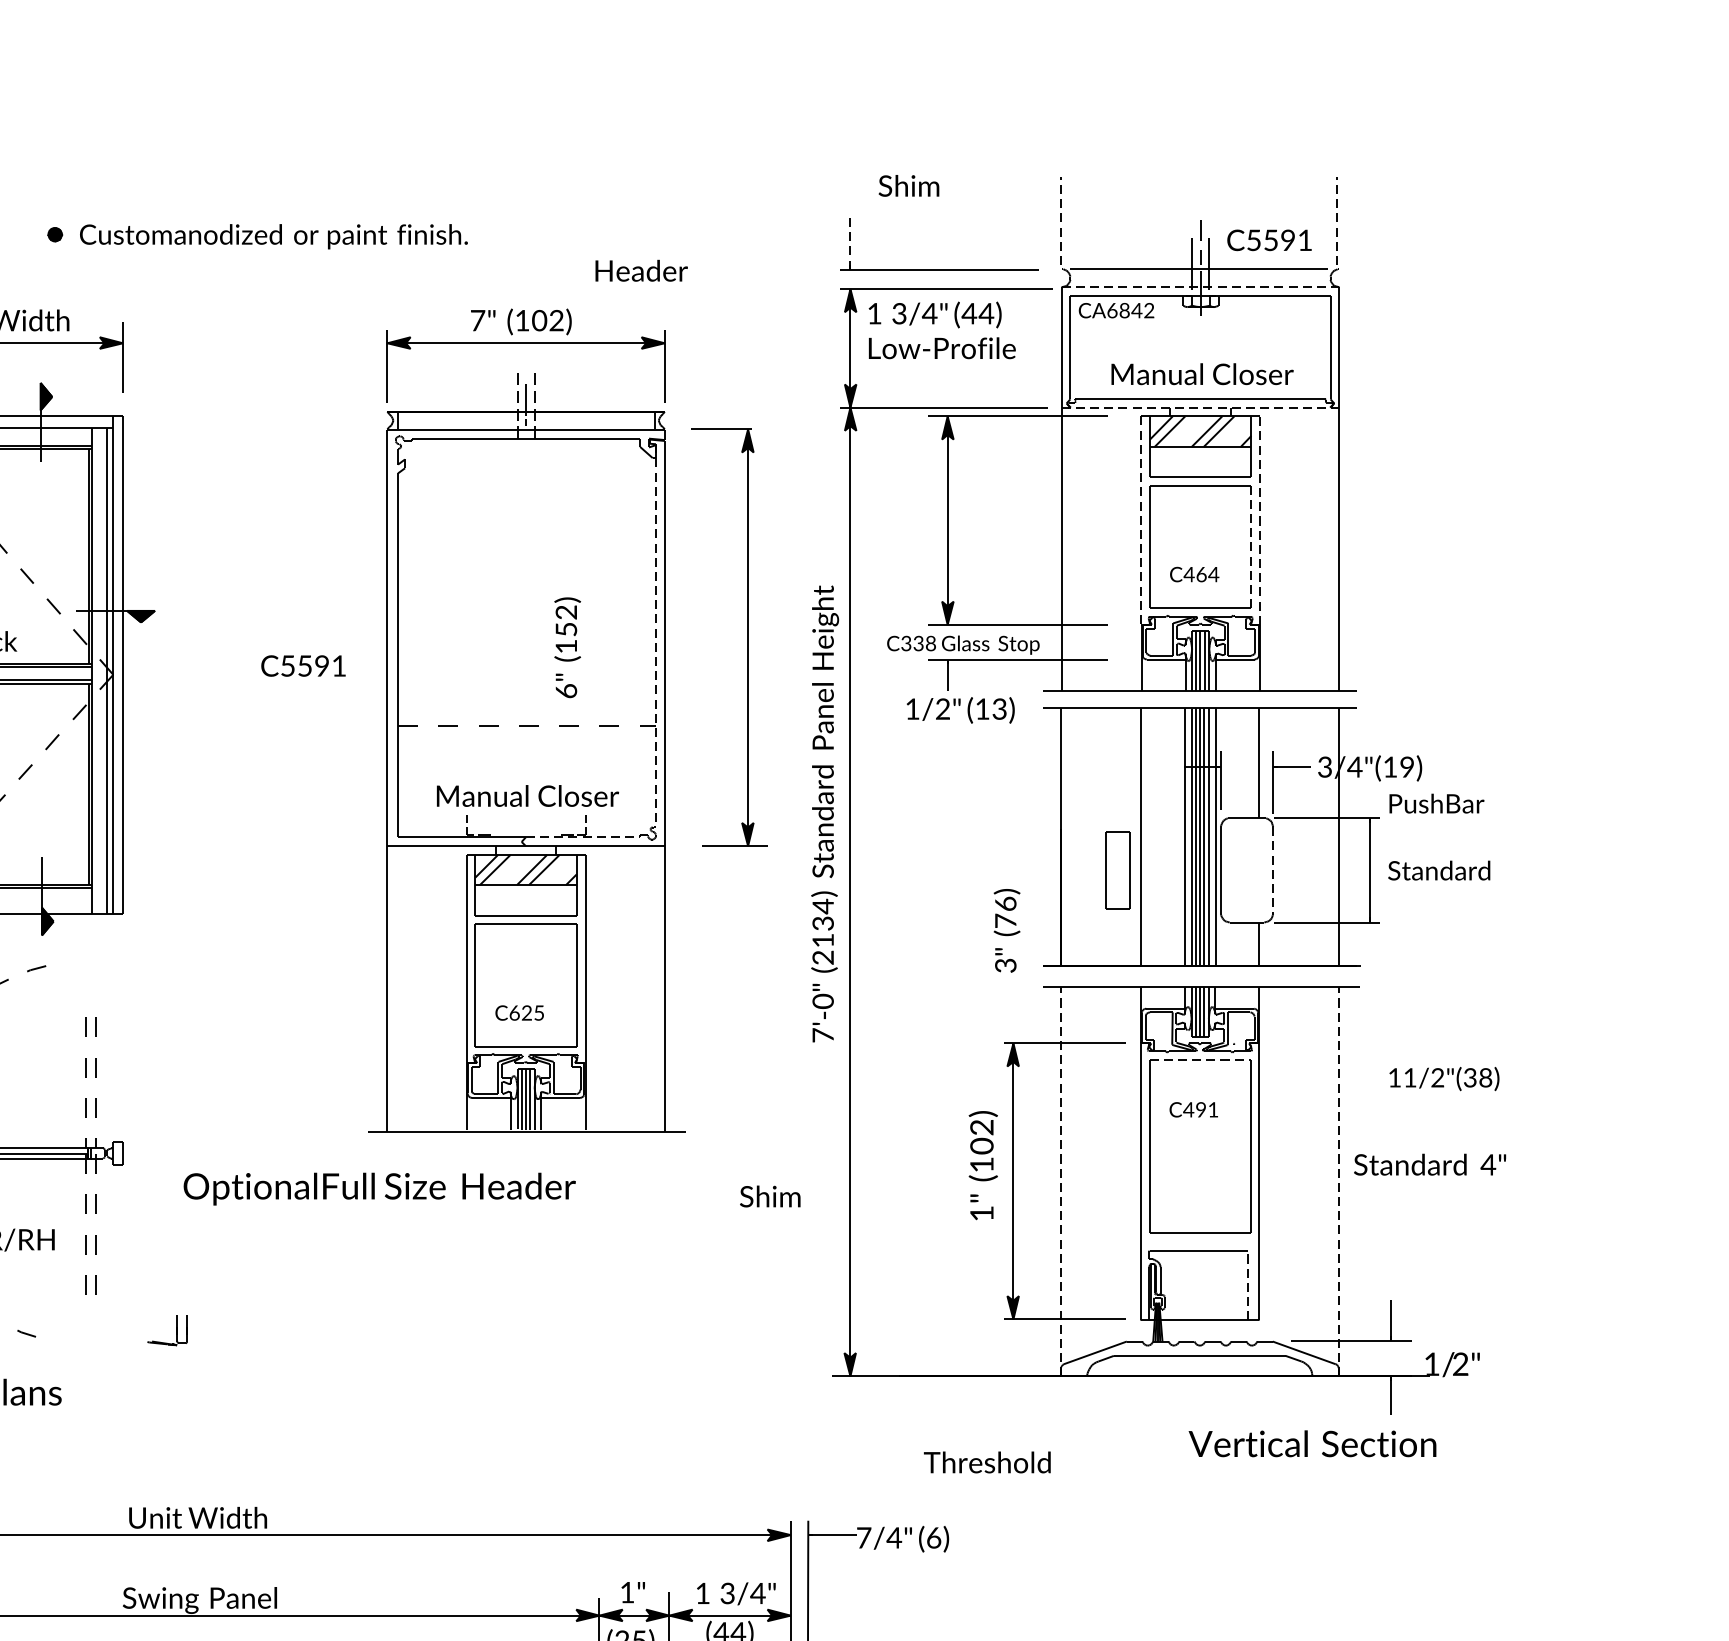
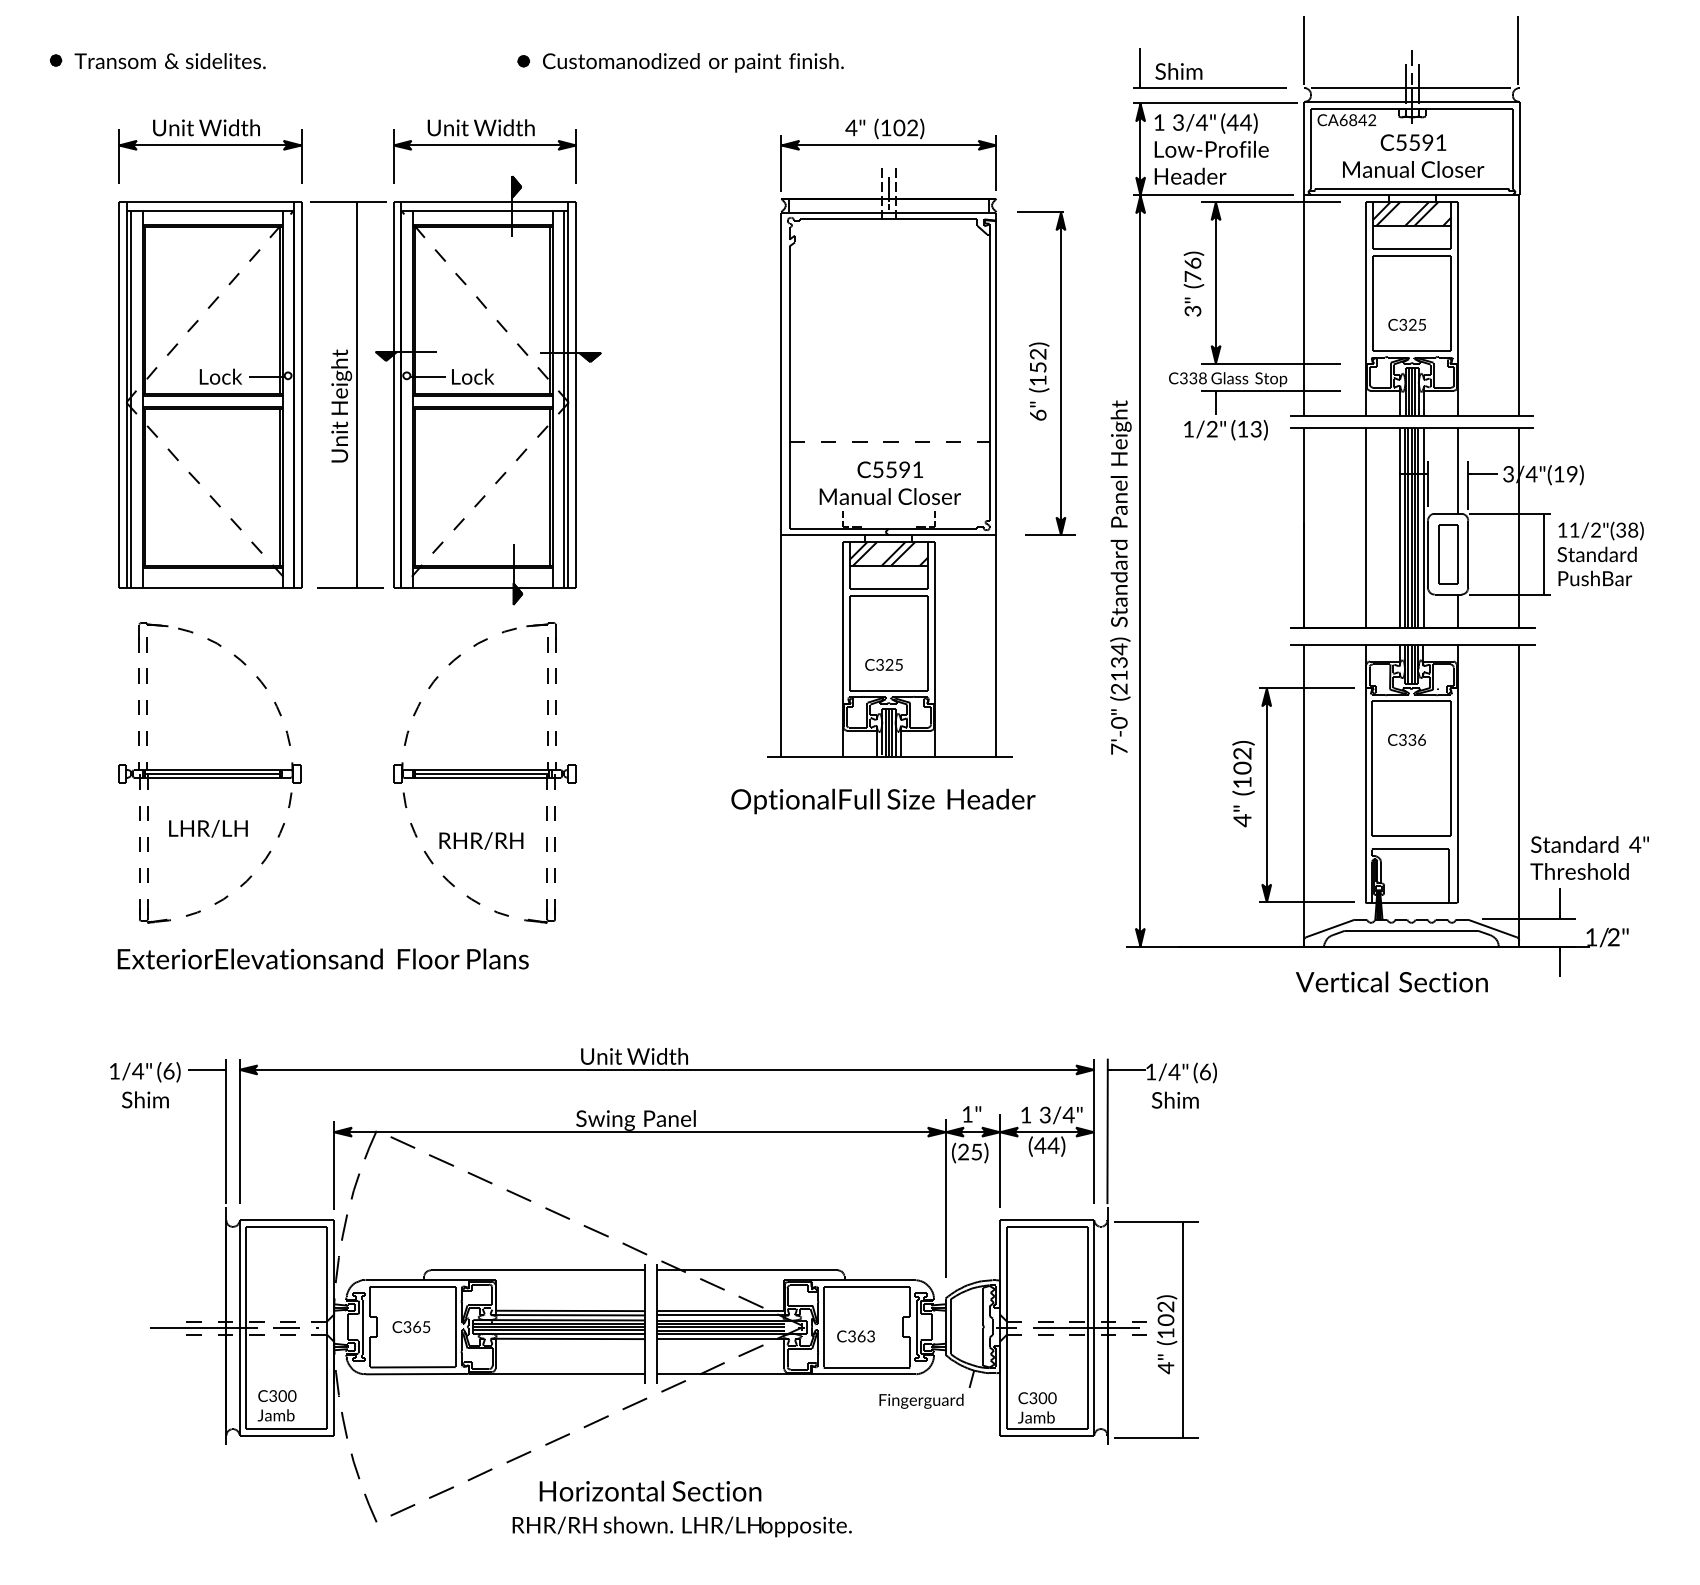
text: (908, 185) -> (1178, 71), moved
line: (1060, 220) -> (1303, 50), dashed -> solid
line: (1336, 220) -> (1517, 50), dashed -> solid
text: (1269, 240) -> (1413, 142), moved
line: (850, 242) -> (1140, 67), dashed -> solid
text: (641, 269) -> (1190, 175), moved
line: (1199, 287) -> (1411, 102), dashed -> solid
text: (477, 320) -> (851, 127), 7" -> 4"
line: (1199, 407) -> (1411, 195), dashed -> solid
line: (1140, 521) -> (1365, 283), dashed -> solid
line: (1260, 521) -> (1458, 283), dashed -> solid
line: (1251, 545) -> (1451, 302), dashed -> solid
text: (1201, 574) -> (1412, 324), C464 -> C325
line: (655, 635) -> (989, 372), dashed -> solid
text: (568, 647) -> (1039, 381), moved
text: (302, 665) -> (889, 469), moved
text: (1437, 803) -> (1595, 578), moved
text: (824, 813) -> (1120, 577), moved
line: (583, 837) -> (933, 528), dashed -> solid
part: (1118, 870) -> (1448, 554), moved
line: (1273, 870) -> (1468, 554), dashed -> solid
text: (1006, 929) -> (1193, 283), moved
part: (78, 977) -> (541, 637), added
text: (515, 1012) -> (880, 664), C625 -> C325
line: (1201, 1060) -> (1412, 701), dashed -> solid
text: (1443, 1078) -> (1600, 530), moved
text: (1199, 1109) -> (1411, 739), C491 -> C336
text: (1429, 1164) -> (1589, 844), moved
line: (1060, 1181) -> (1303, 795), dashed -> solid
line: (1339, 1181) -> (1519, 795), dashed -> solid
text: (379, 1189) -> (883, 801), moved
text: (769, 1195) -> (1174, 1099), moved
text: (981, 1213) -> (1242, 820), 1" -> 4"
line: (1247, 1285) -> (1448, 876), dashed -> solid
part: (176, 1330) -> (546, 911), moved
text: (1312, 1443) -> (1391, 981), moved
text: (987, 1462) -> (1579, 871), moved
text: (863, 1537) -> (1150, 1071), 7/4" -> 1/4"

